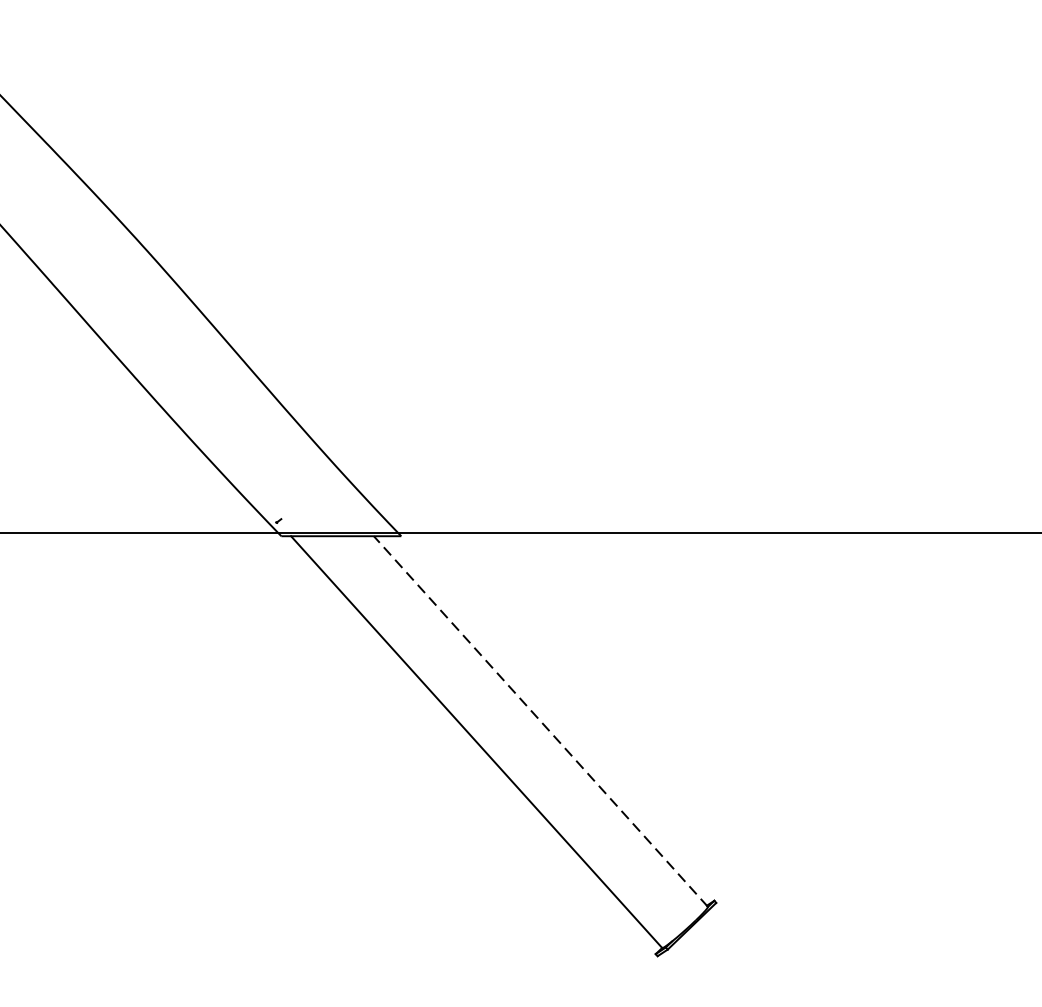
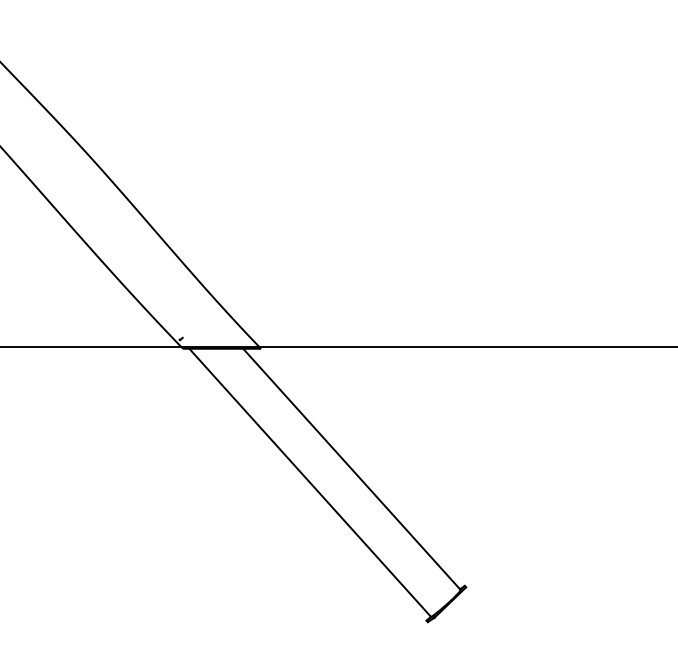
line: (540, 721) -> (351, 469), dashed -> solid

